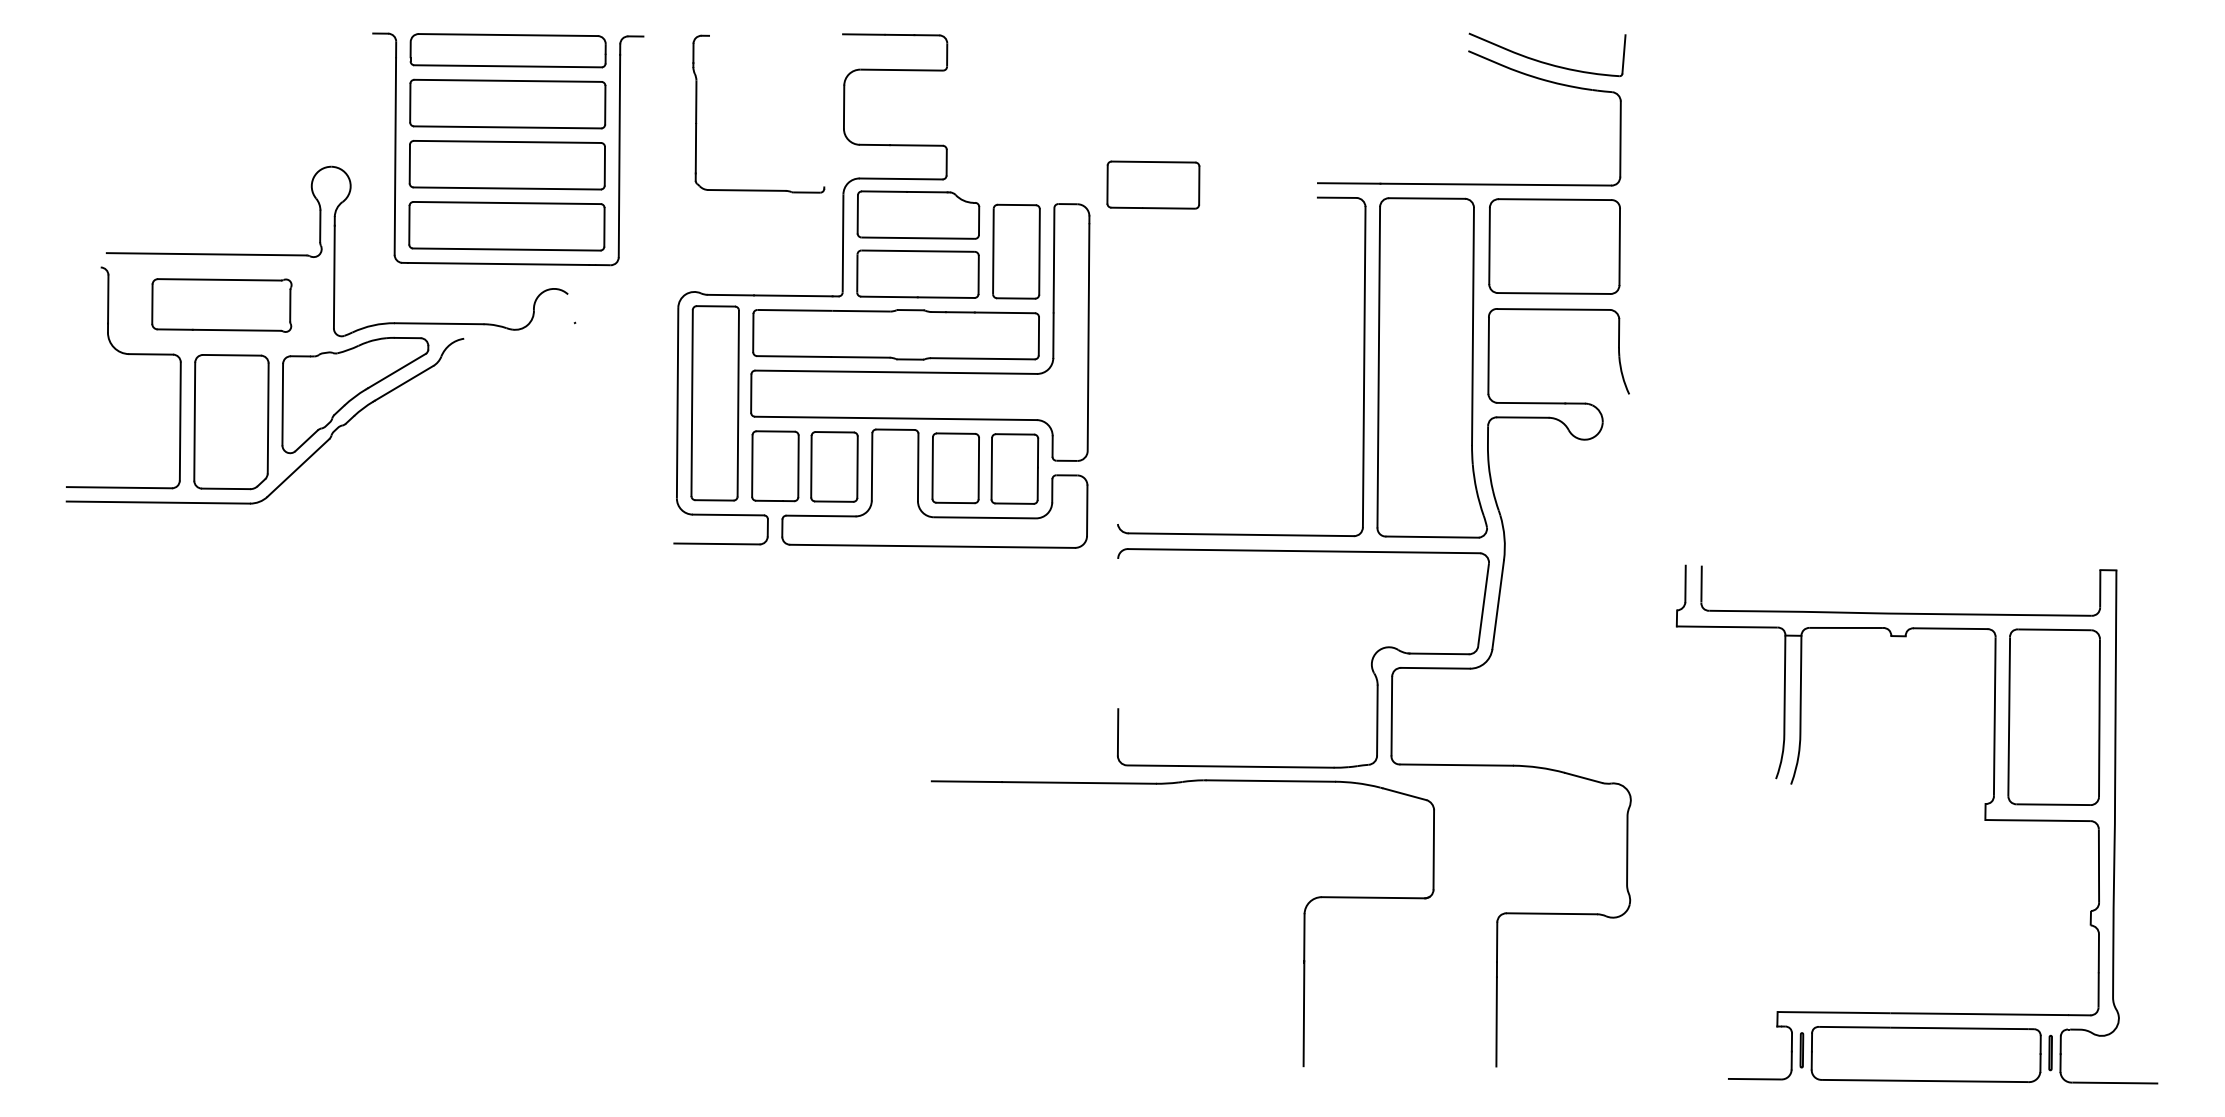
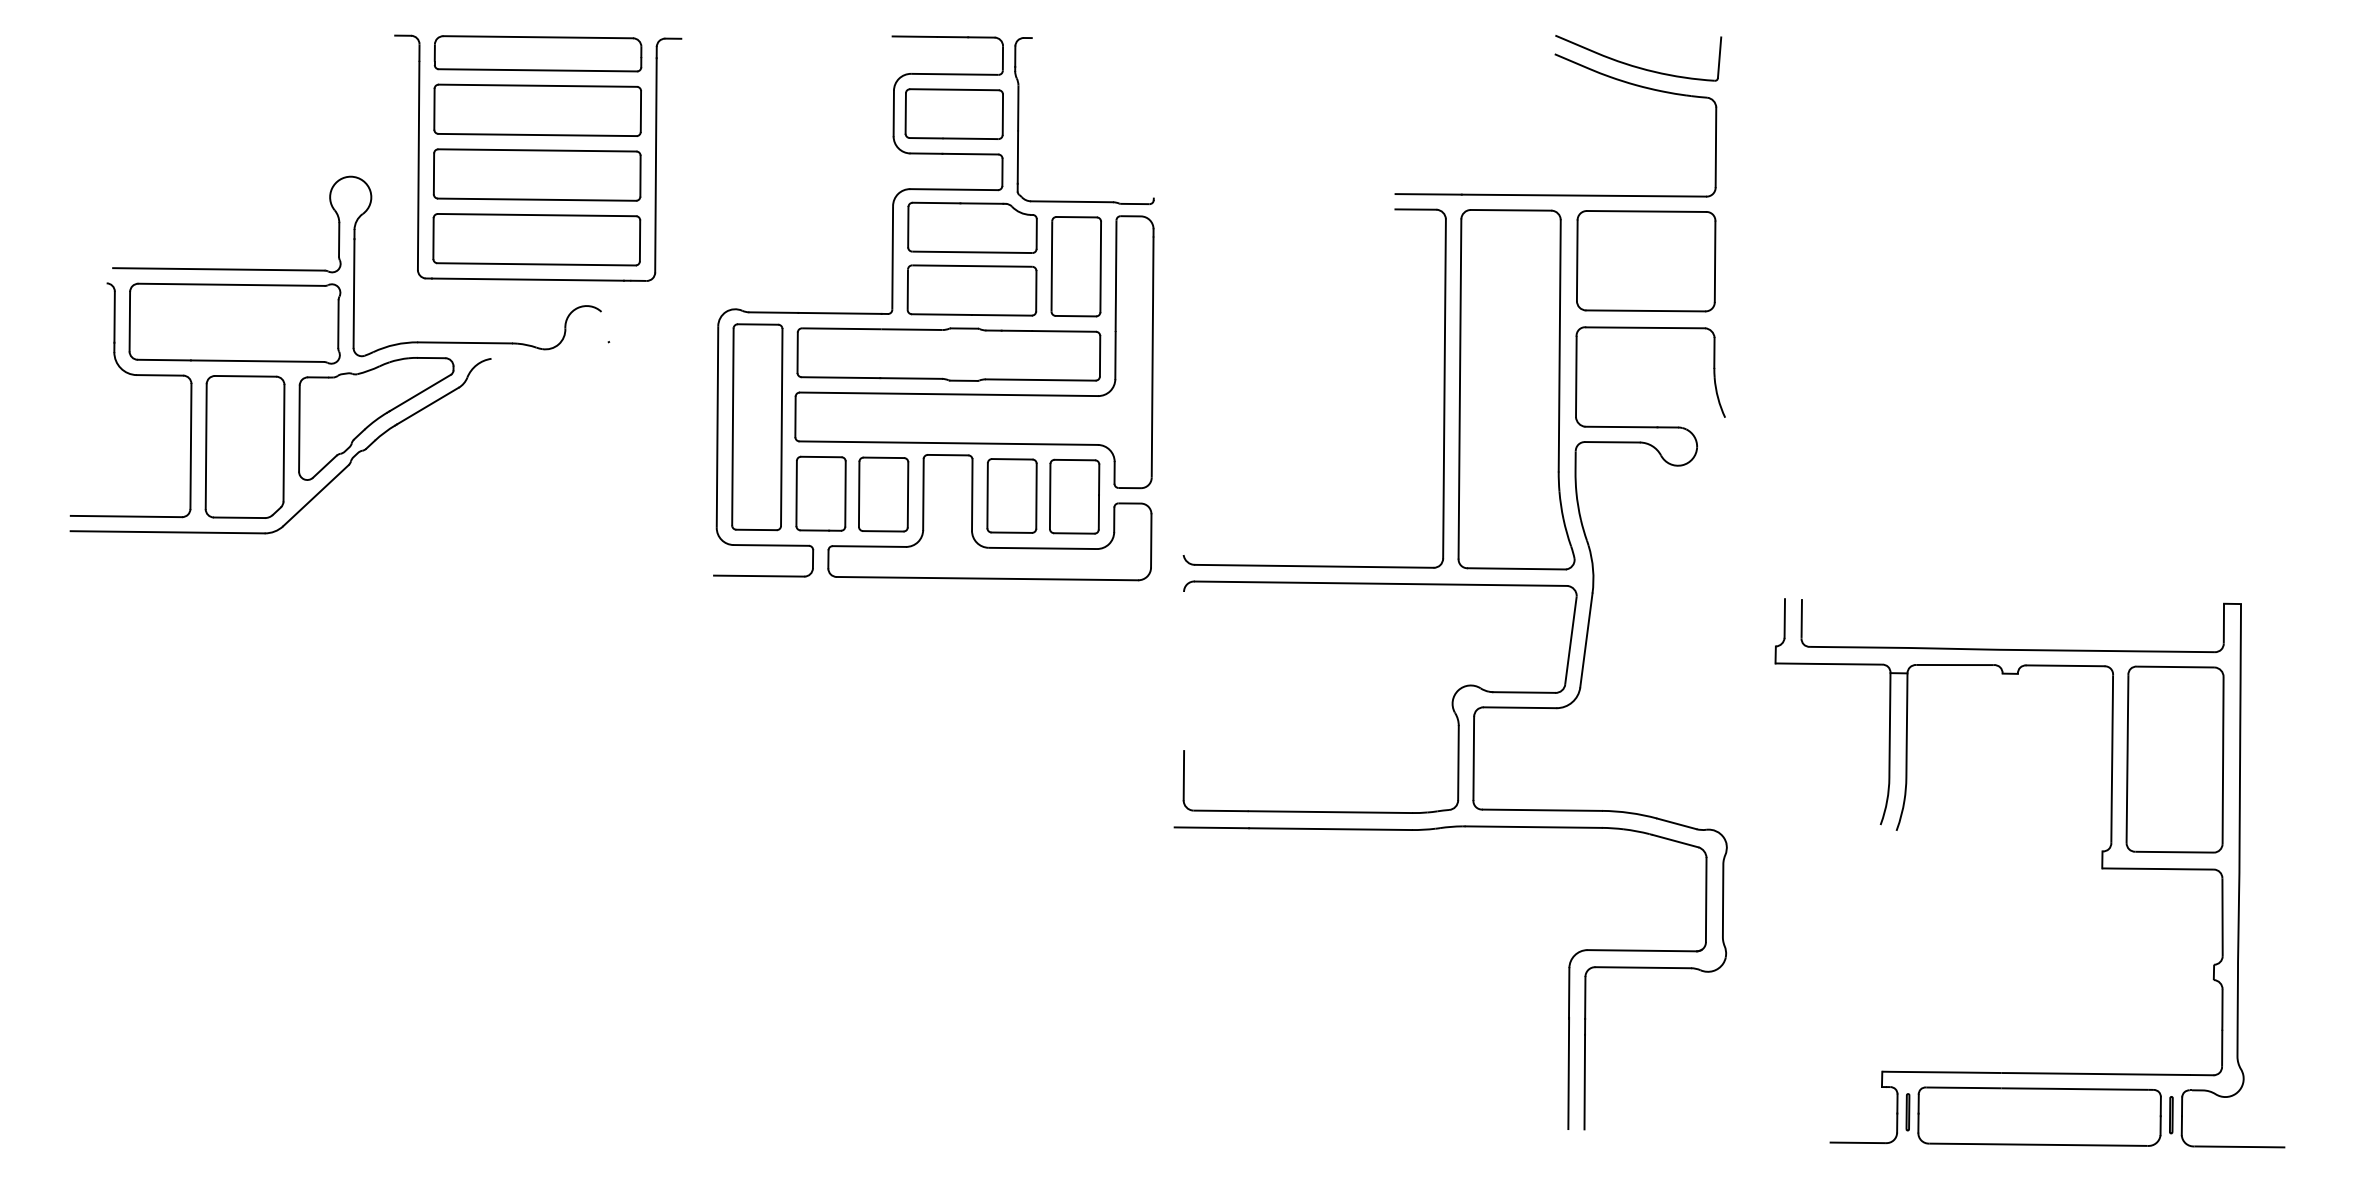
part: (697, 113) -> (1019, 120), moved
part: (1152, 184) -> (953, 113), moved
part: (221, 305) -> (234, 323), size x1.43
part: (1303, 923) -> (1568, 977), moved

